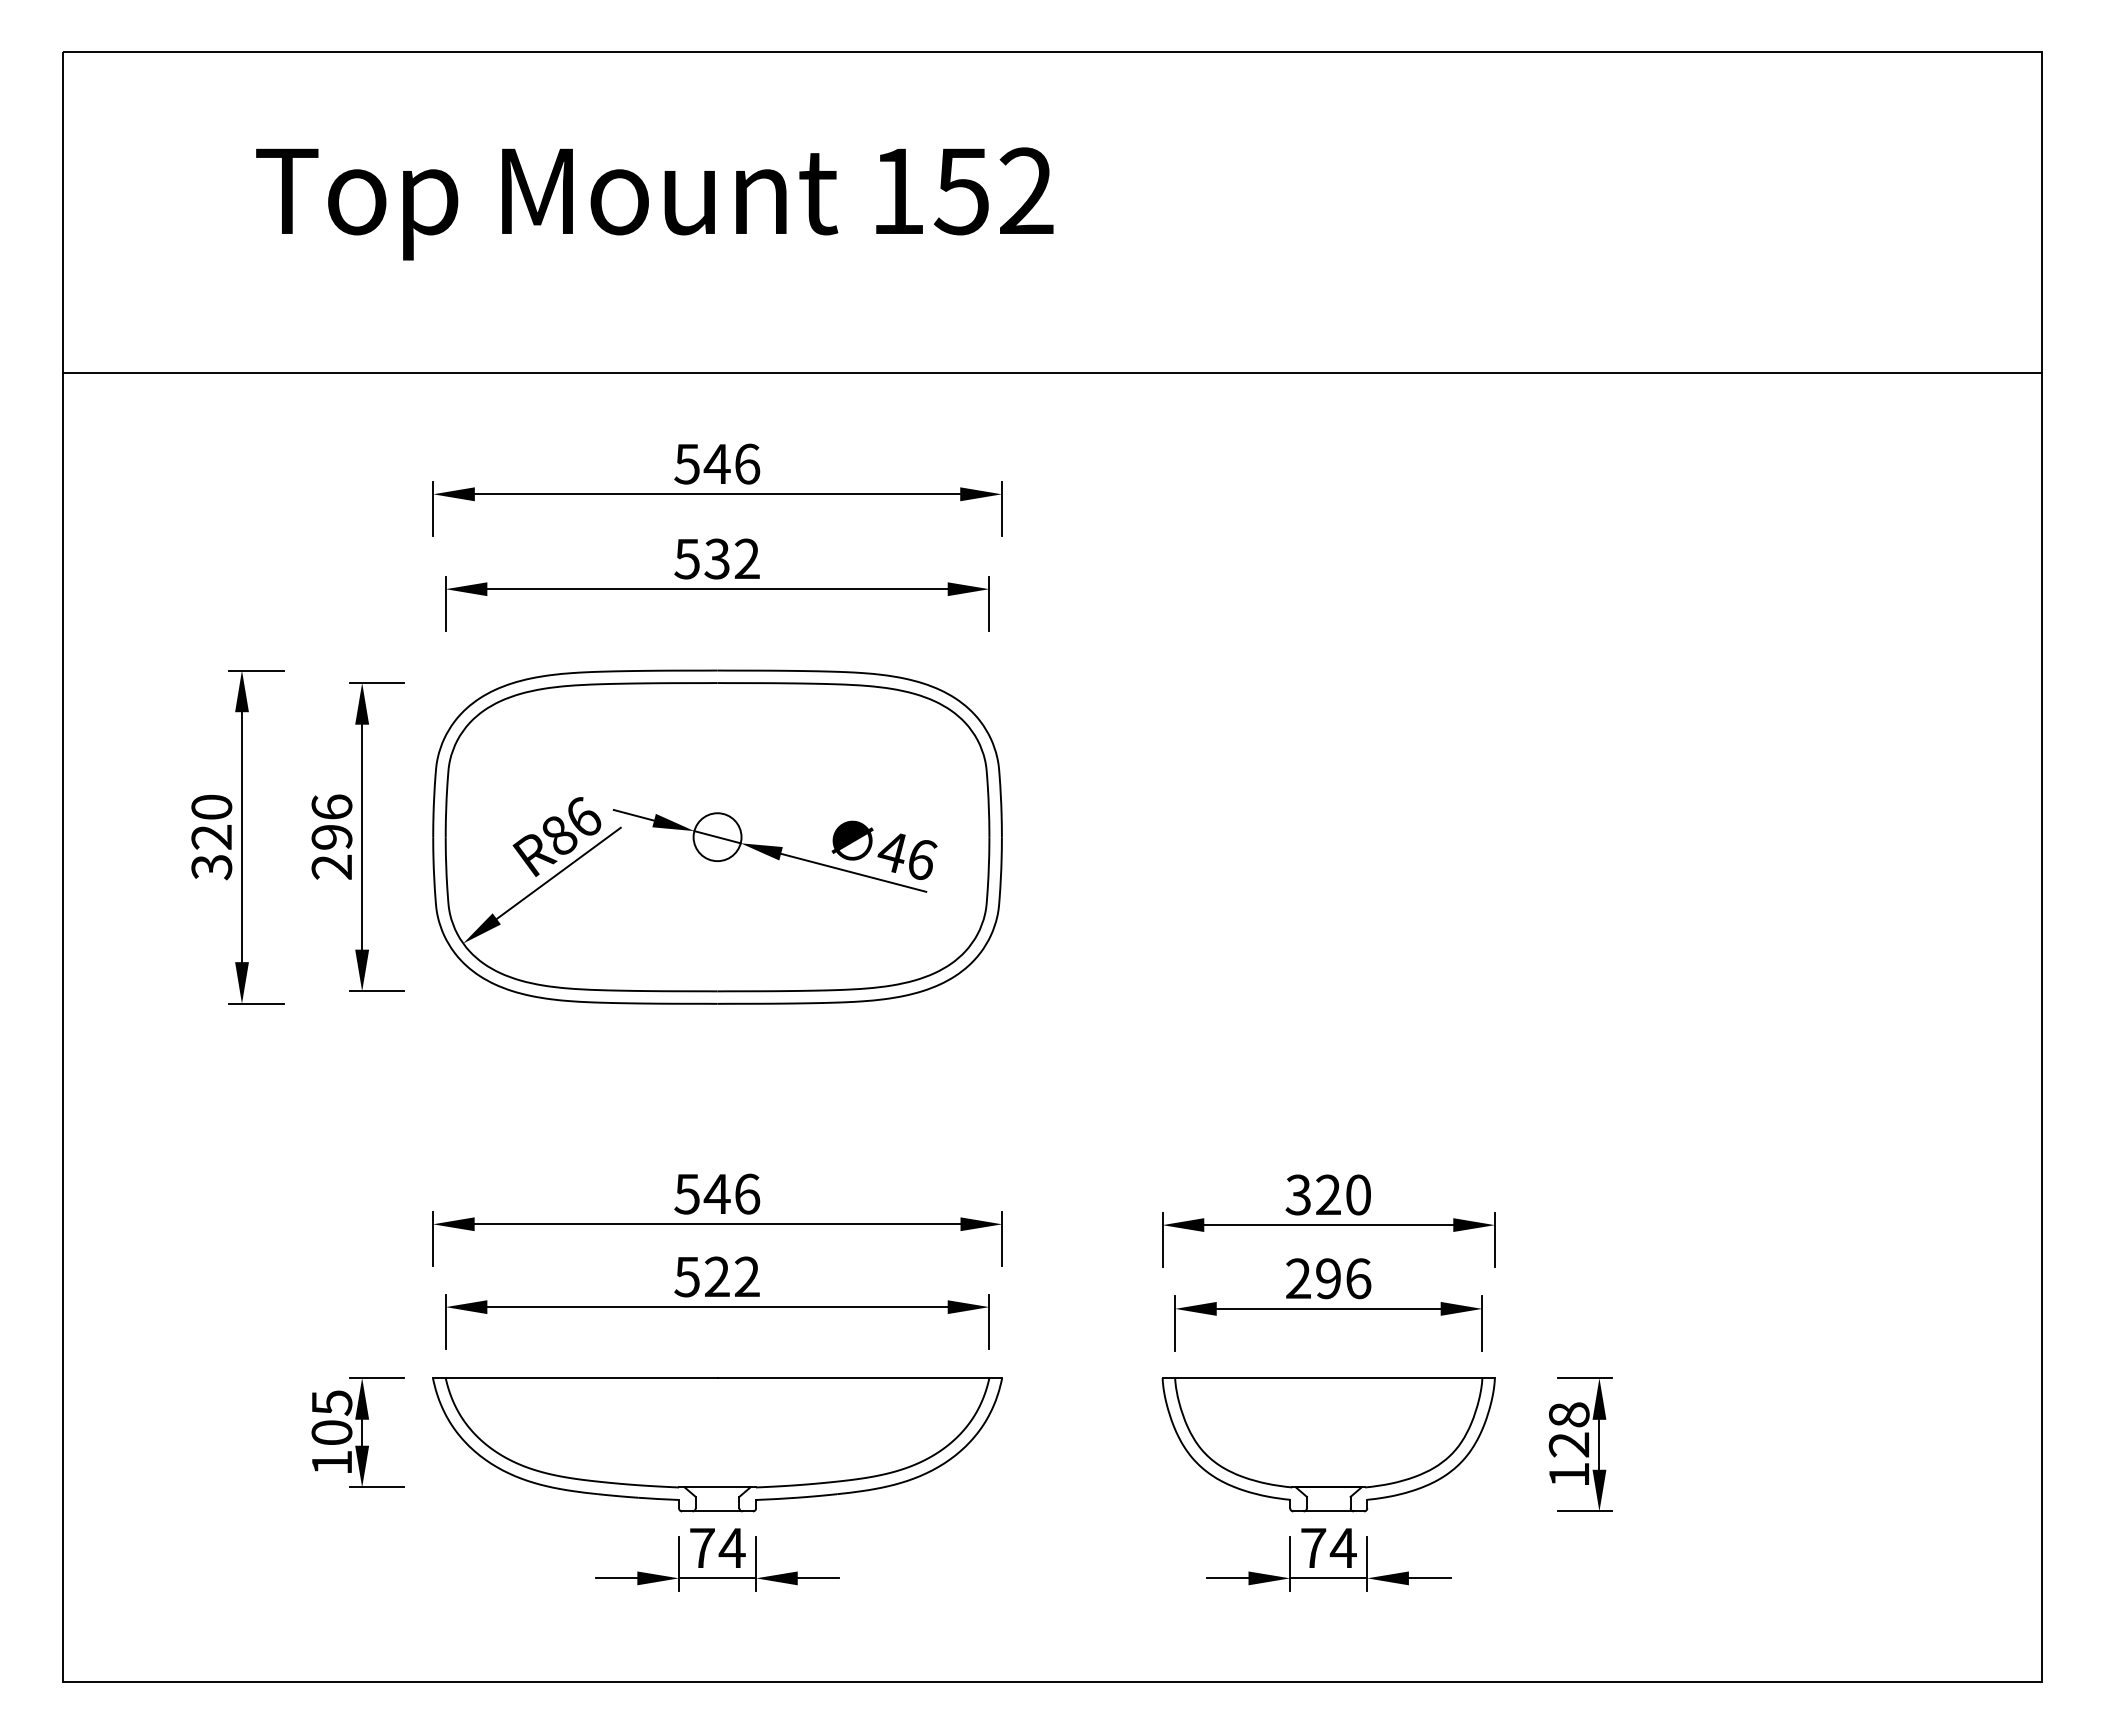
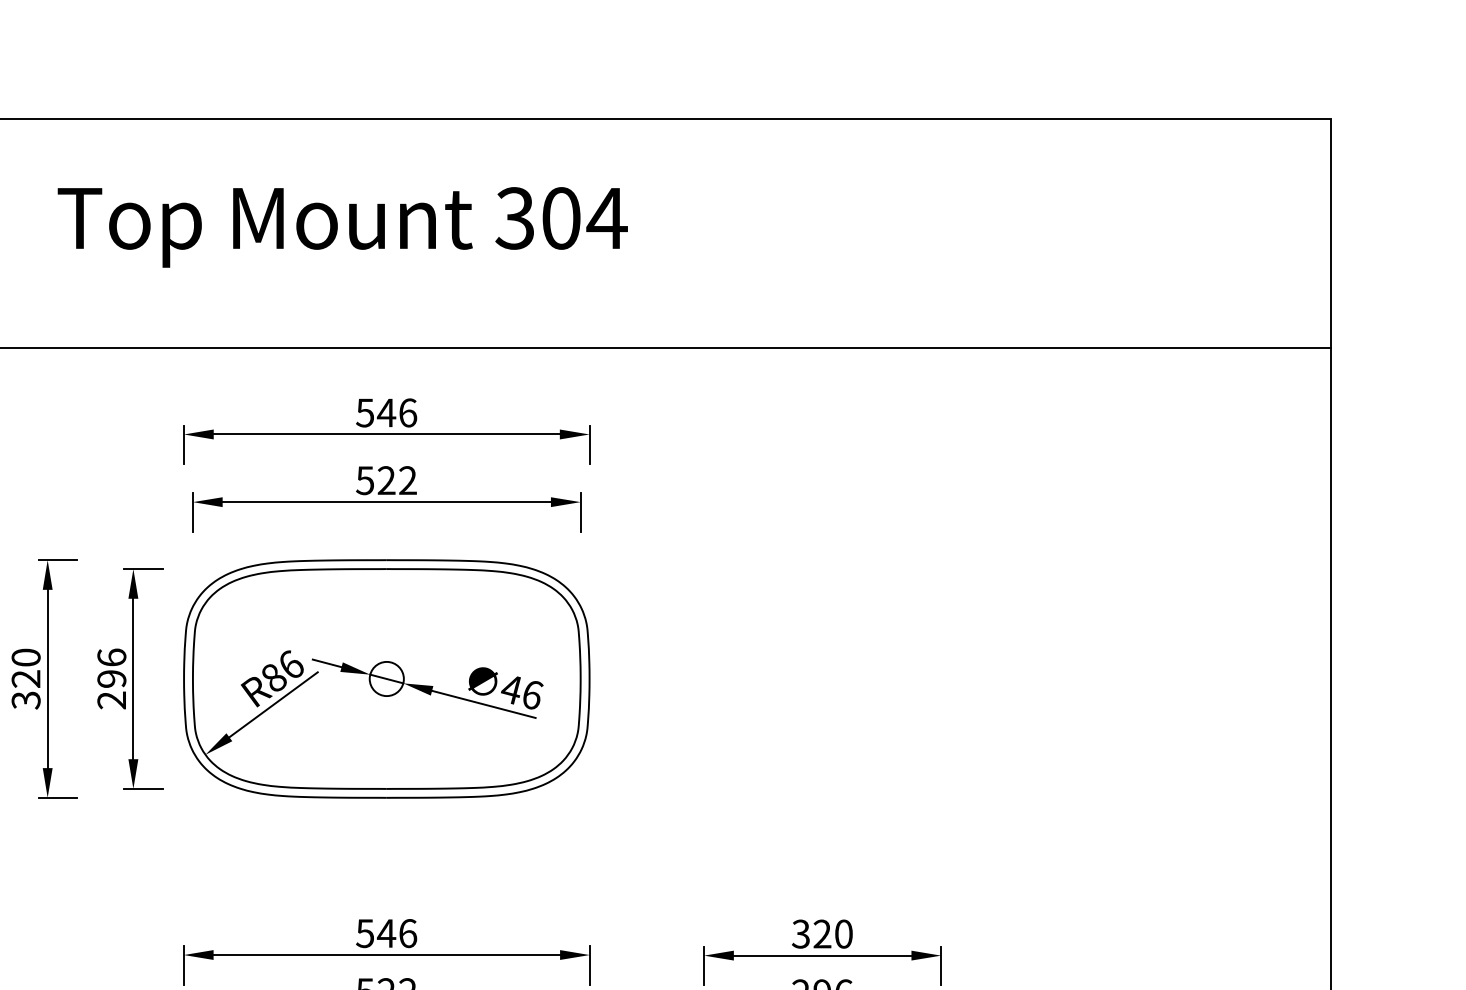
text: (962, 191) -> (561, 218), 152 -> 304
text: (716, 558) -> (386, 480), 532 -> 522

